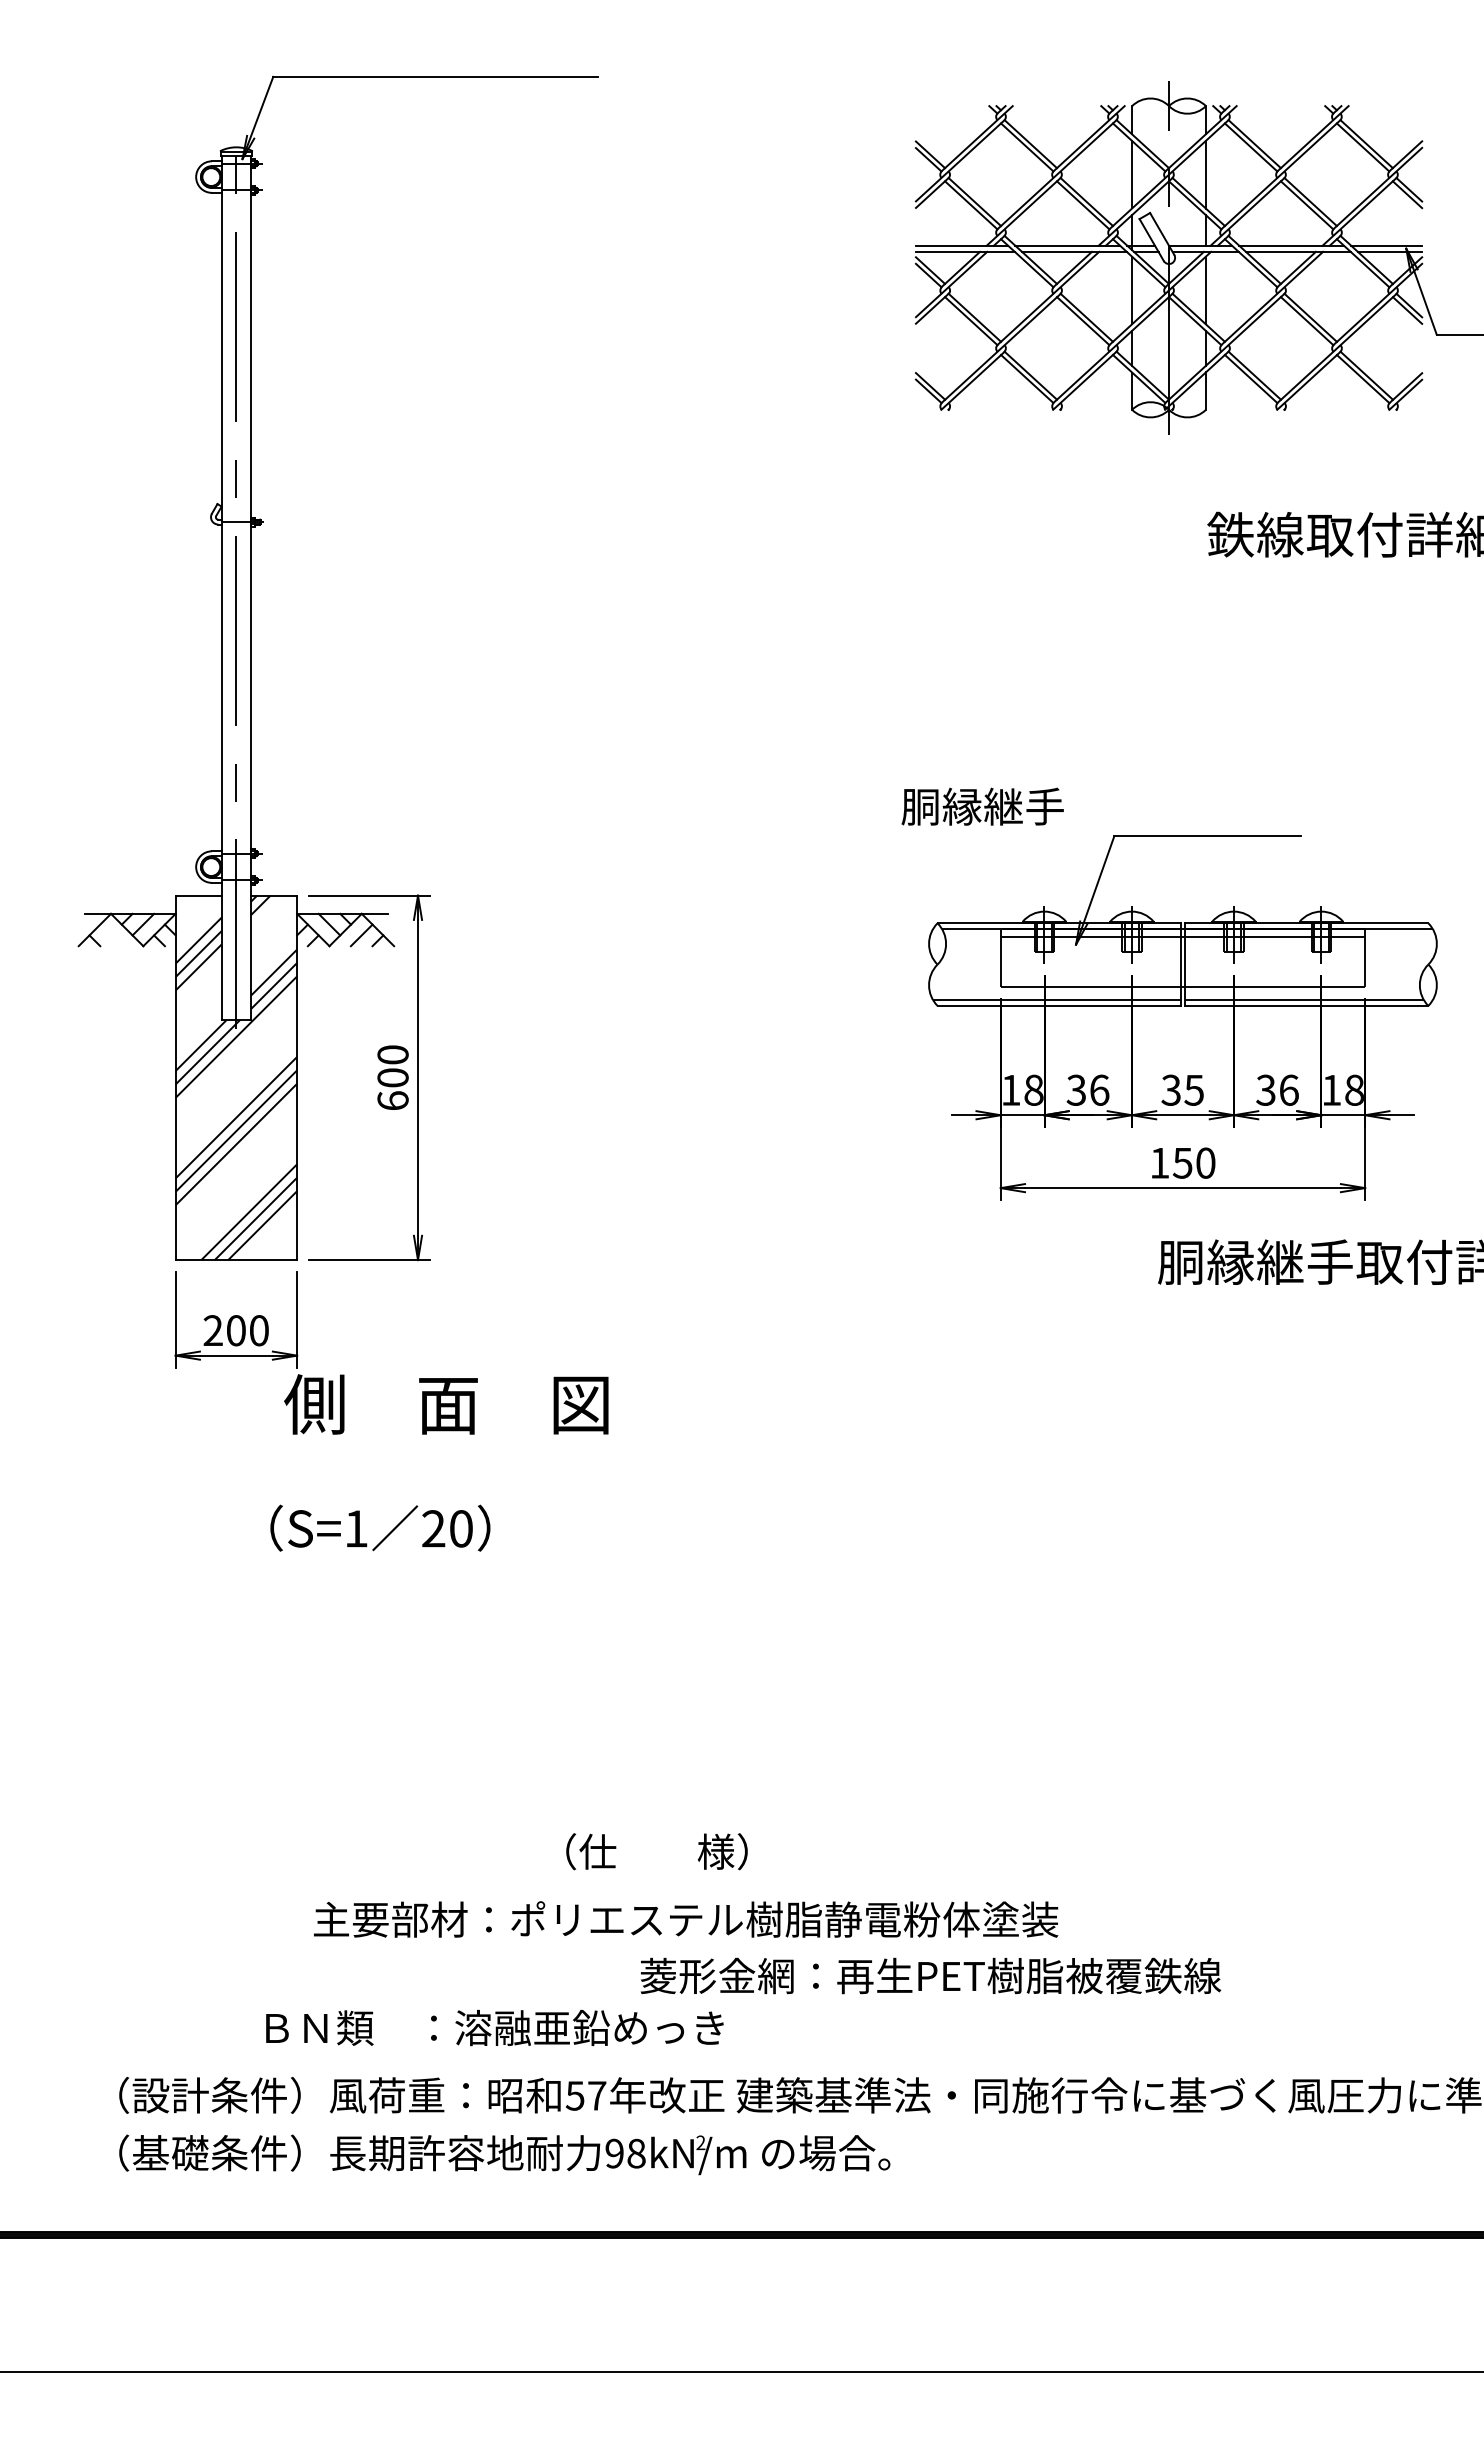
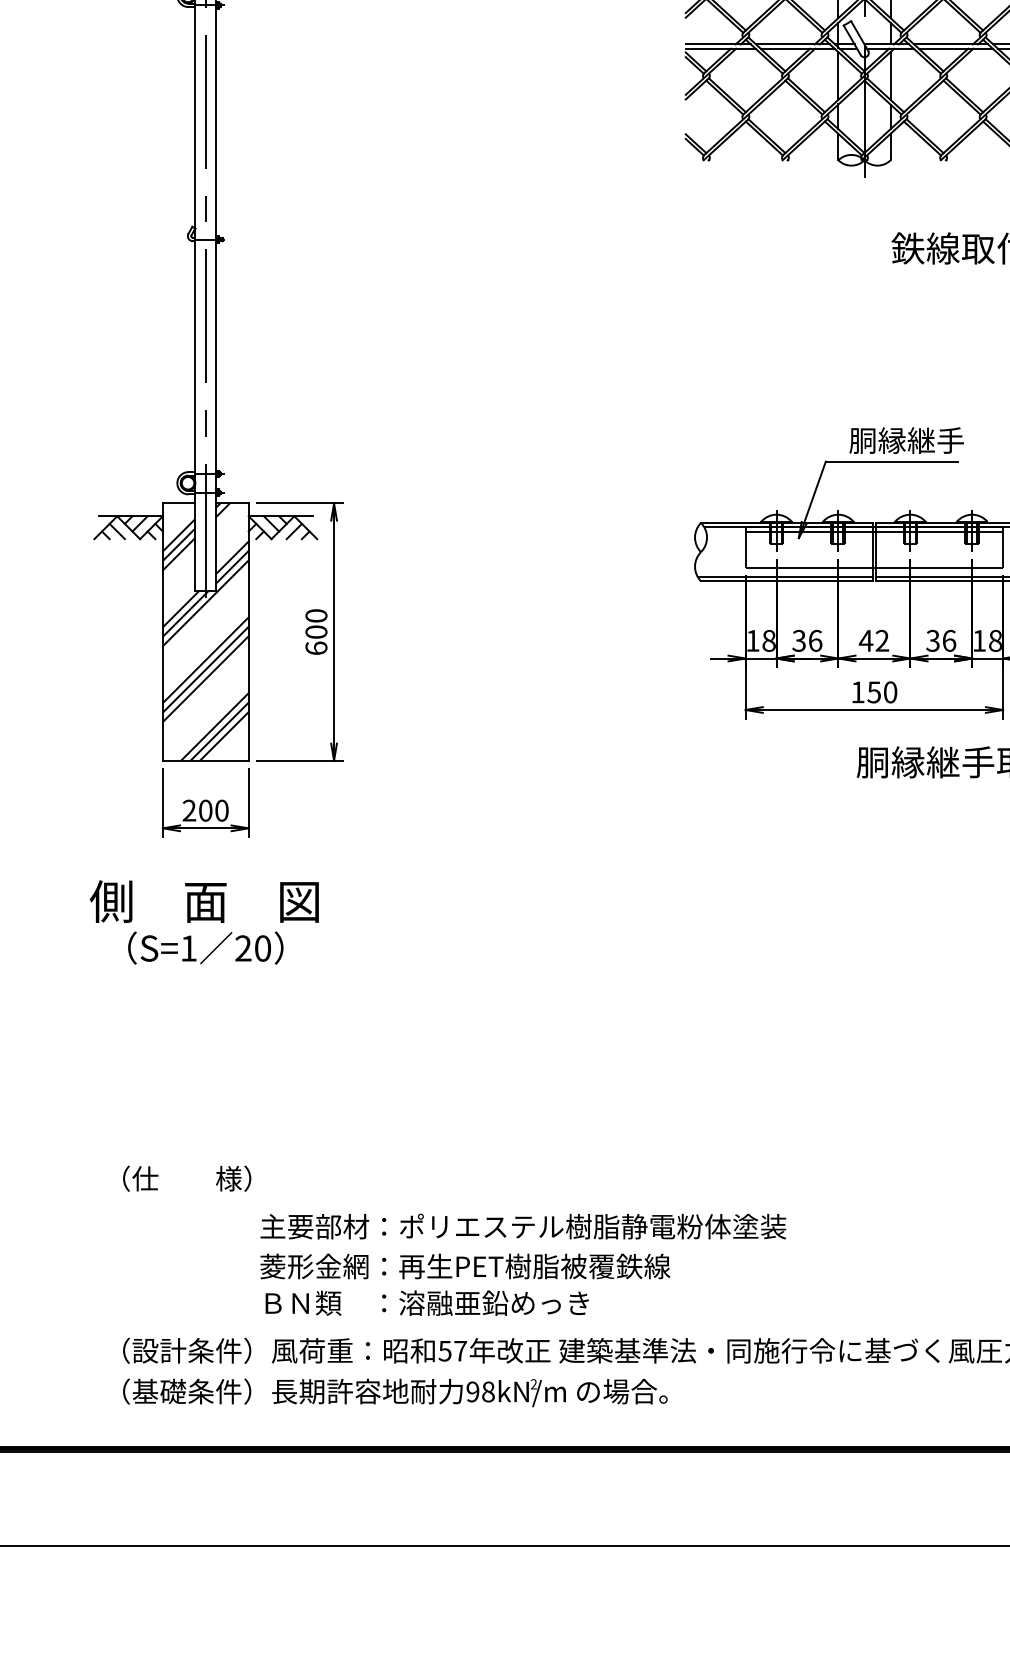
text: (982, 806) -> (906, 440), moved
line: (110, 935) -> (116, 531), added
text: (1181, 1089) -> (873, 640), 35 -> 42
text: (446, 1404) -> (204, 901), moved
text: (380, 1527) -> (205, 947), moved
text: (656, 1851) -> (186, 1178), moved
text: (930, 1975) -> (465, 1266), moved
text: (494, 2028) -> (426, 1303), moved

